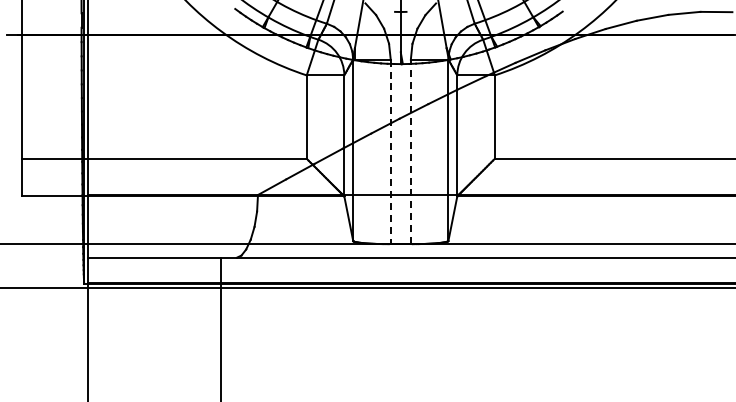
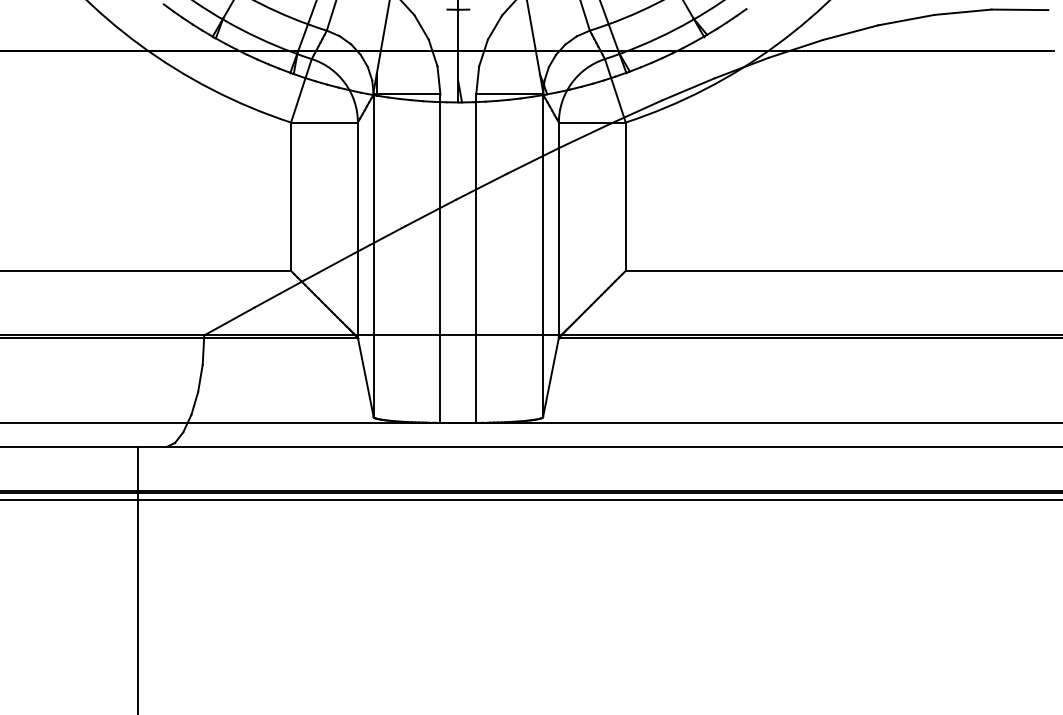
line: (410, 151) -> (475, 257), dashed -> solid
line: (390, 152) -> (440, 259), dashed -> solid

